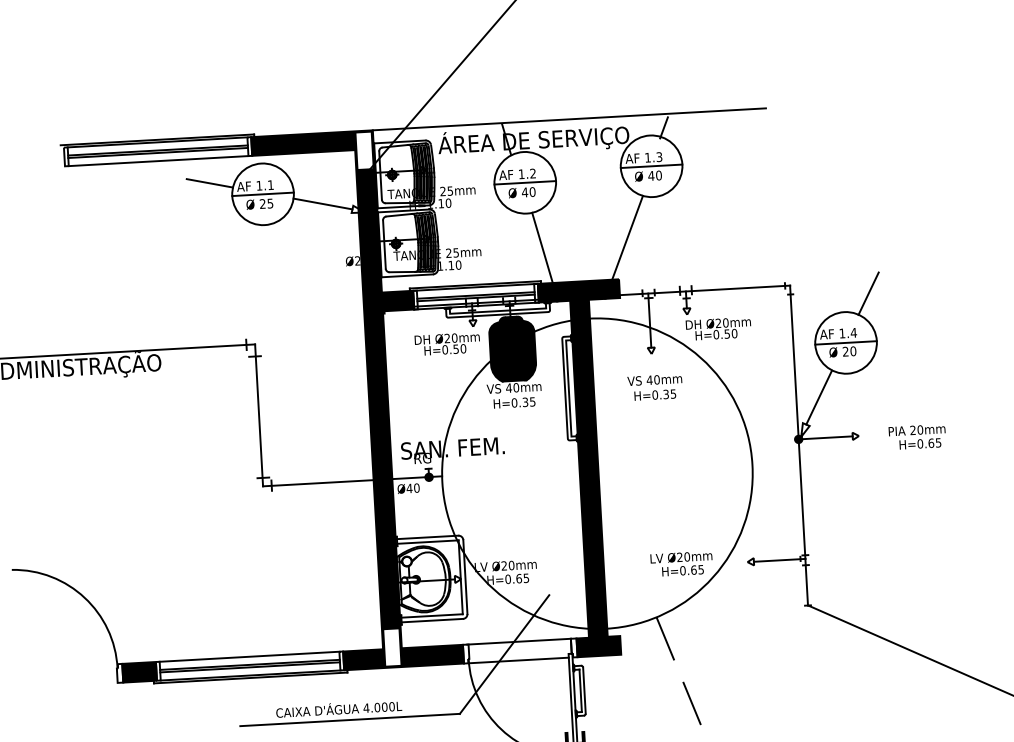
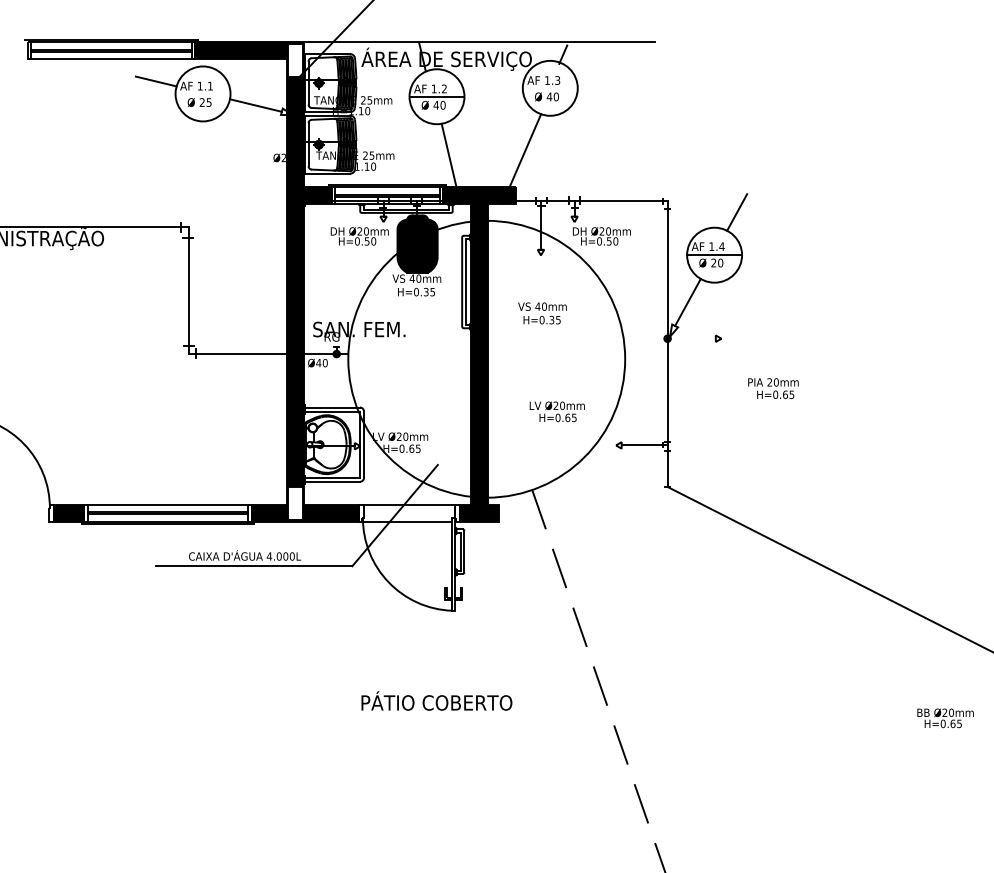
line: (650, 166) -> (549, 88), removed
line: (262, 193) -> (202, 93), removed
text: (655, 387) -> (542, 313), moved
text: (917, 436) -> (773, 388), moved
line: (826, 437) -> (692, 338), removed
text: (680, 563) -> (556, 411), moved

